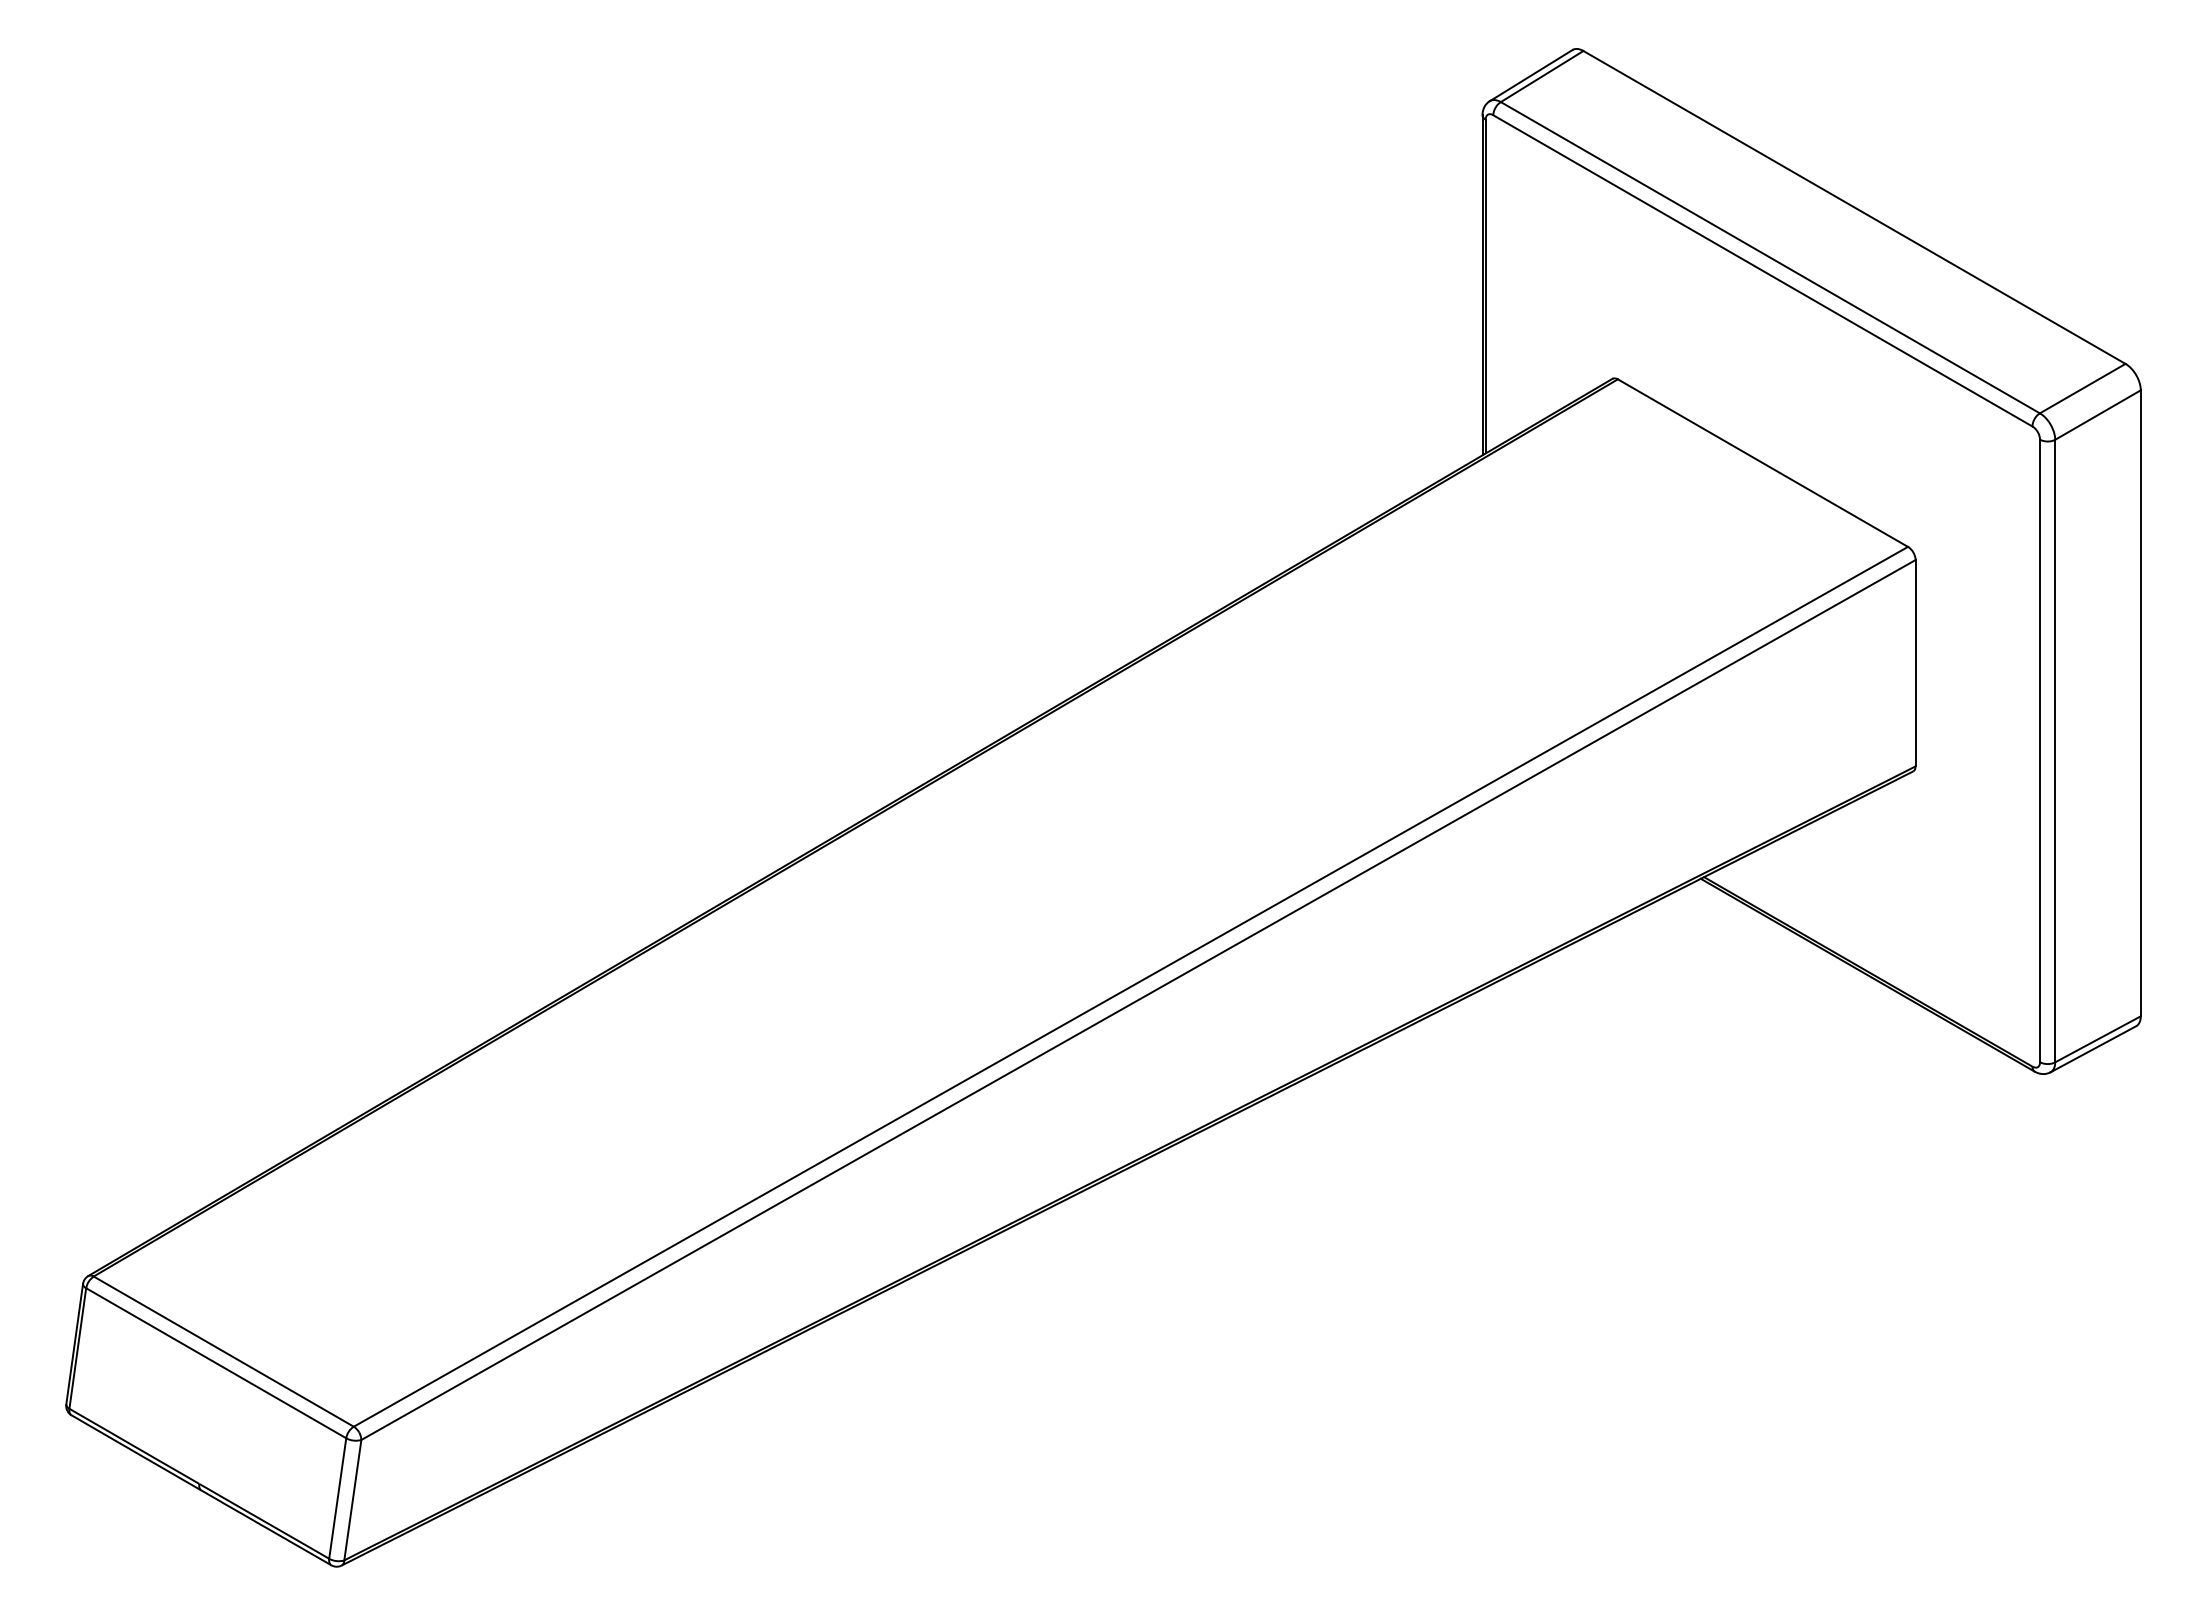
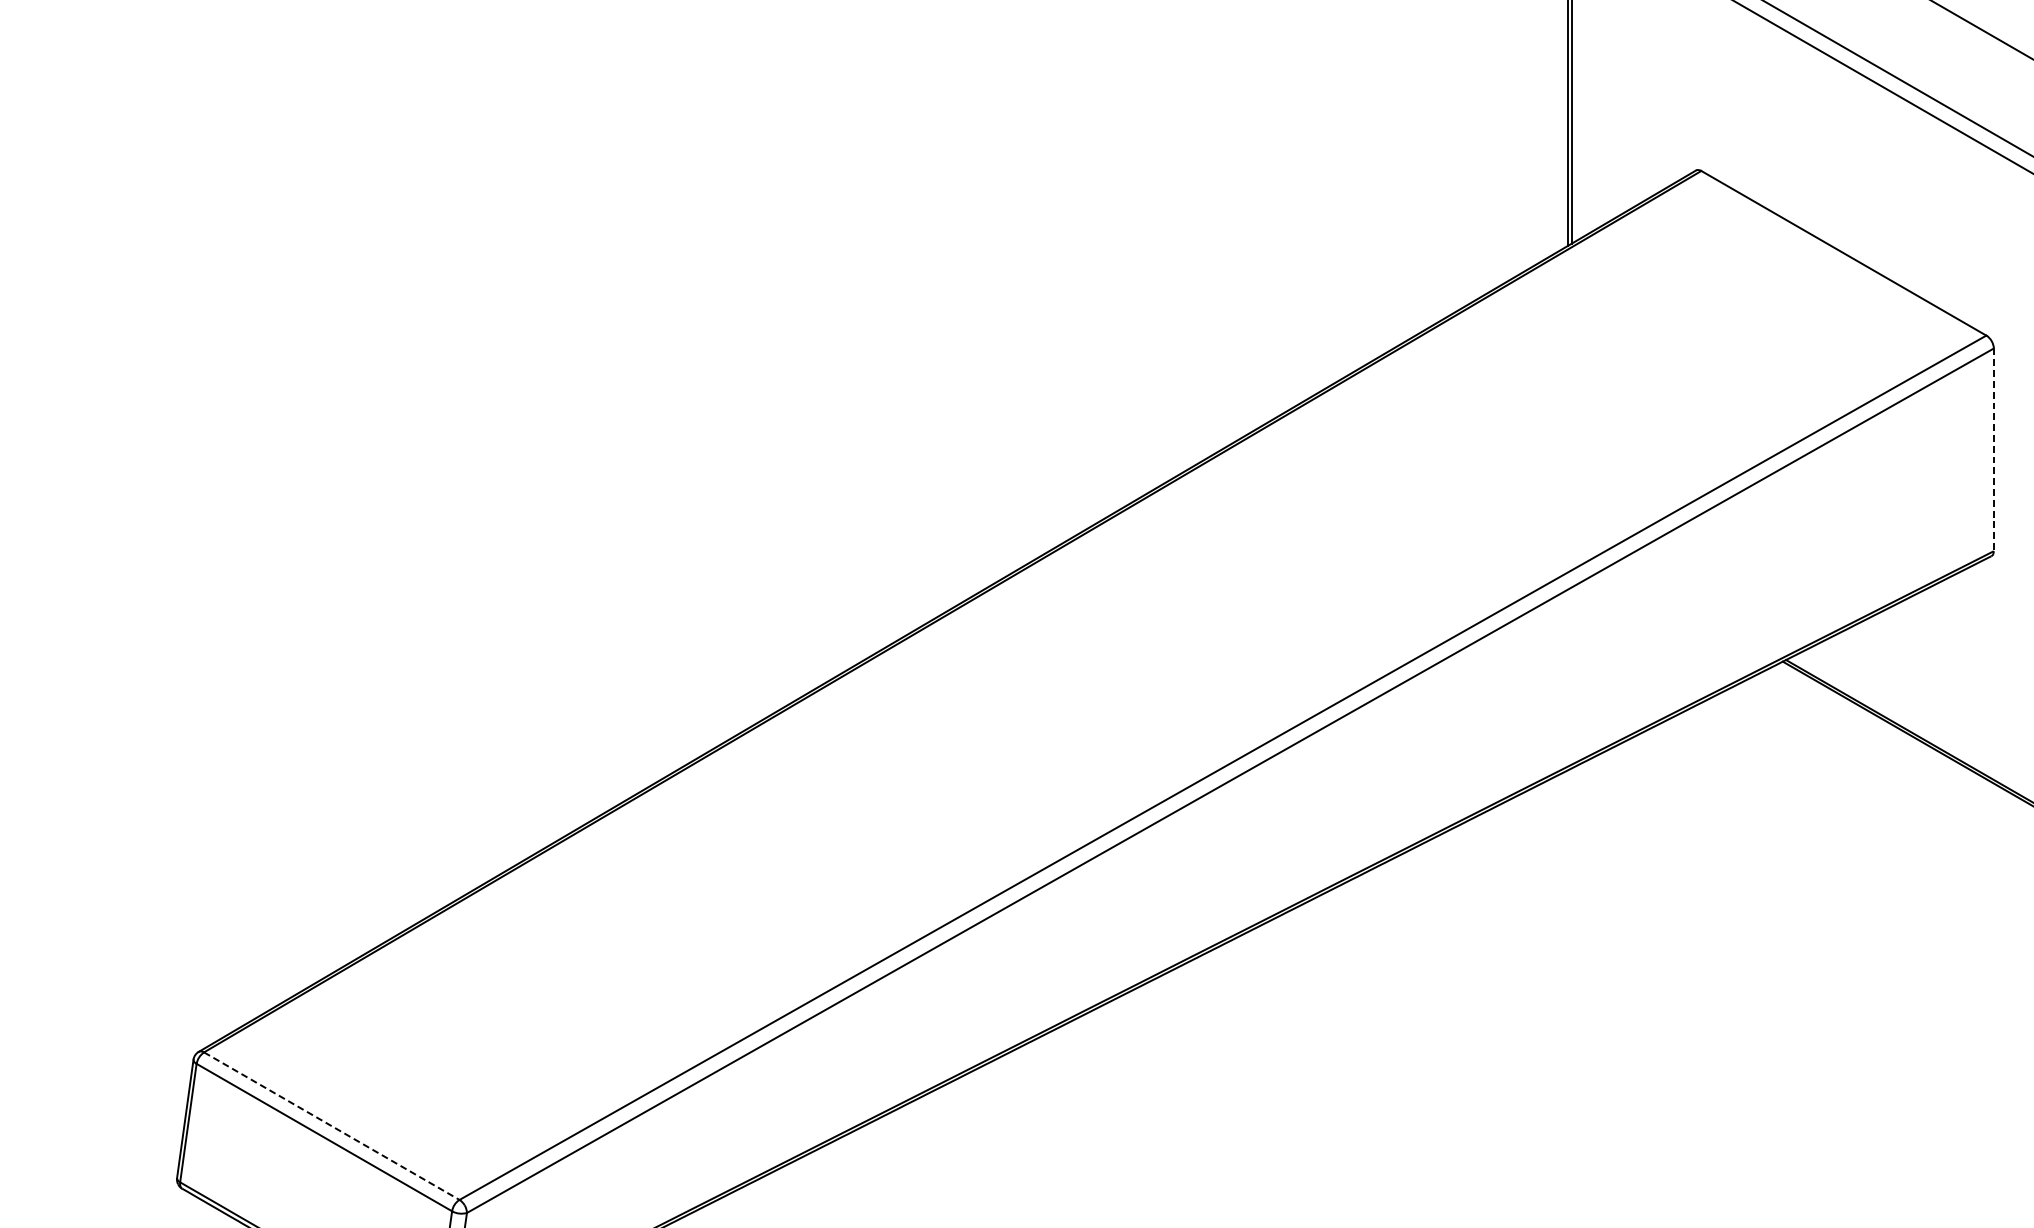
line: (1915, 663) -> (1993, 450), solid -> dashed
line: (224, 1351) -> (332, 1126), solid -> dashed

